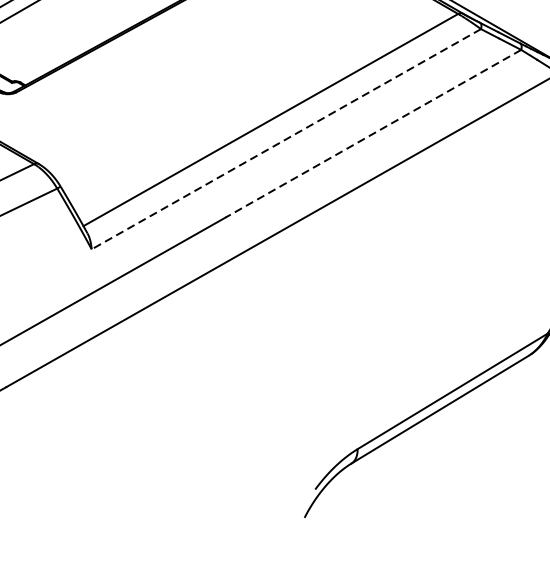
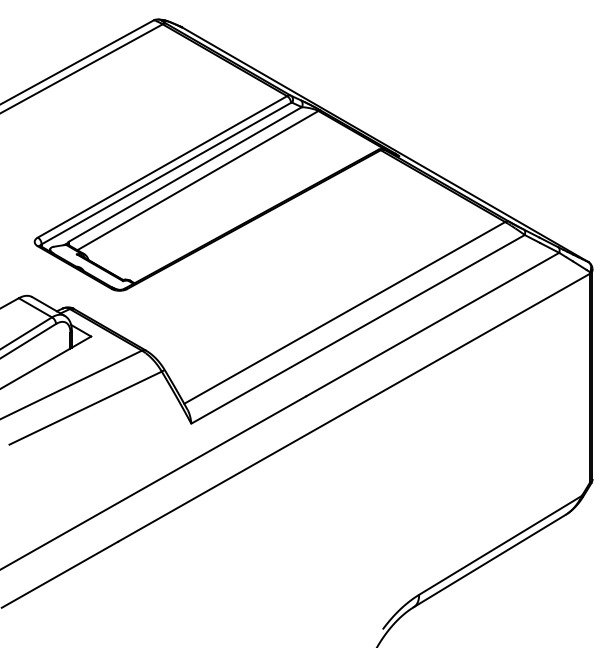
line: (373, 133) -> (432, 324), dashed -> solid
line: (286, 139) -> (358, 329), dashed -> solid

